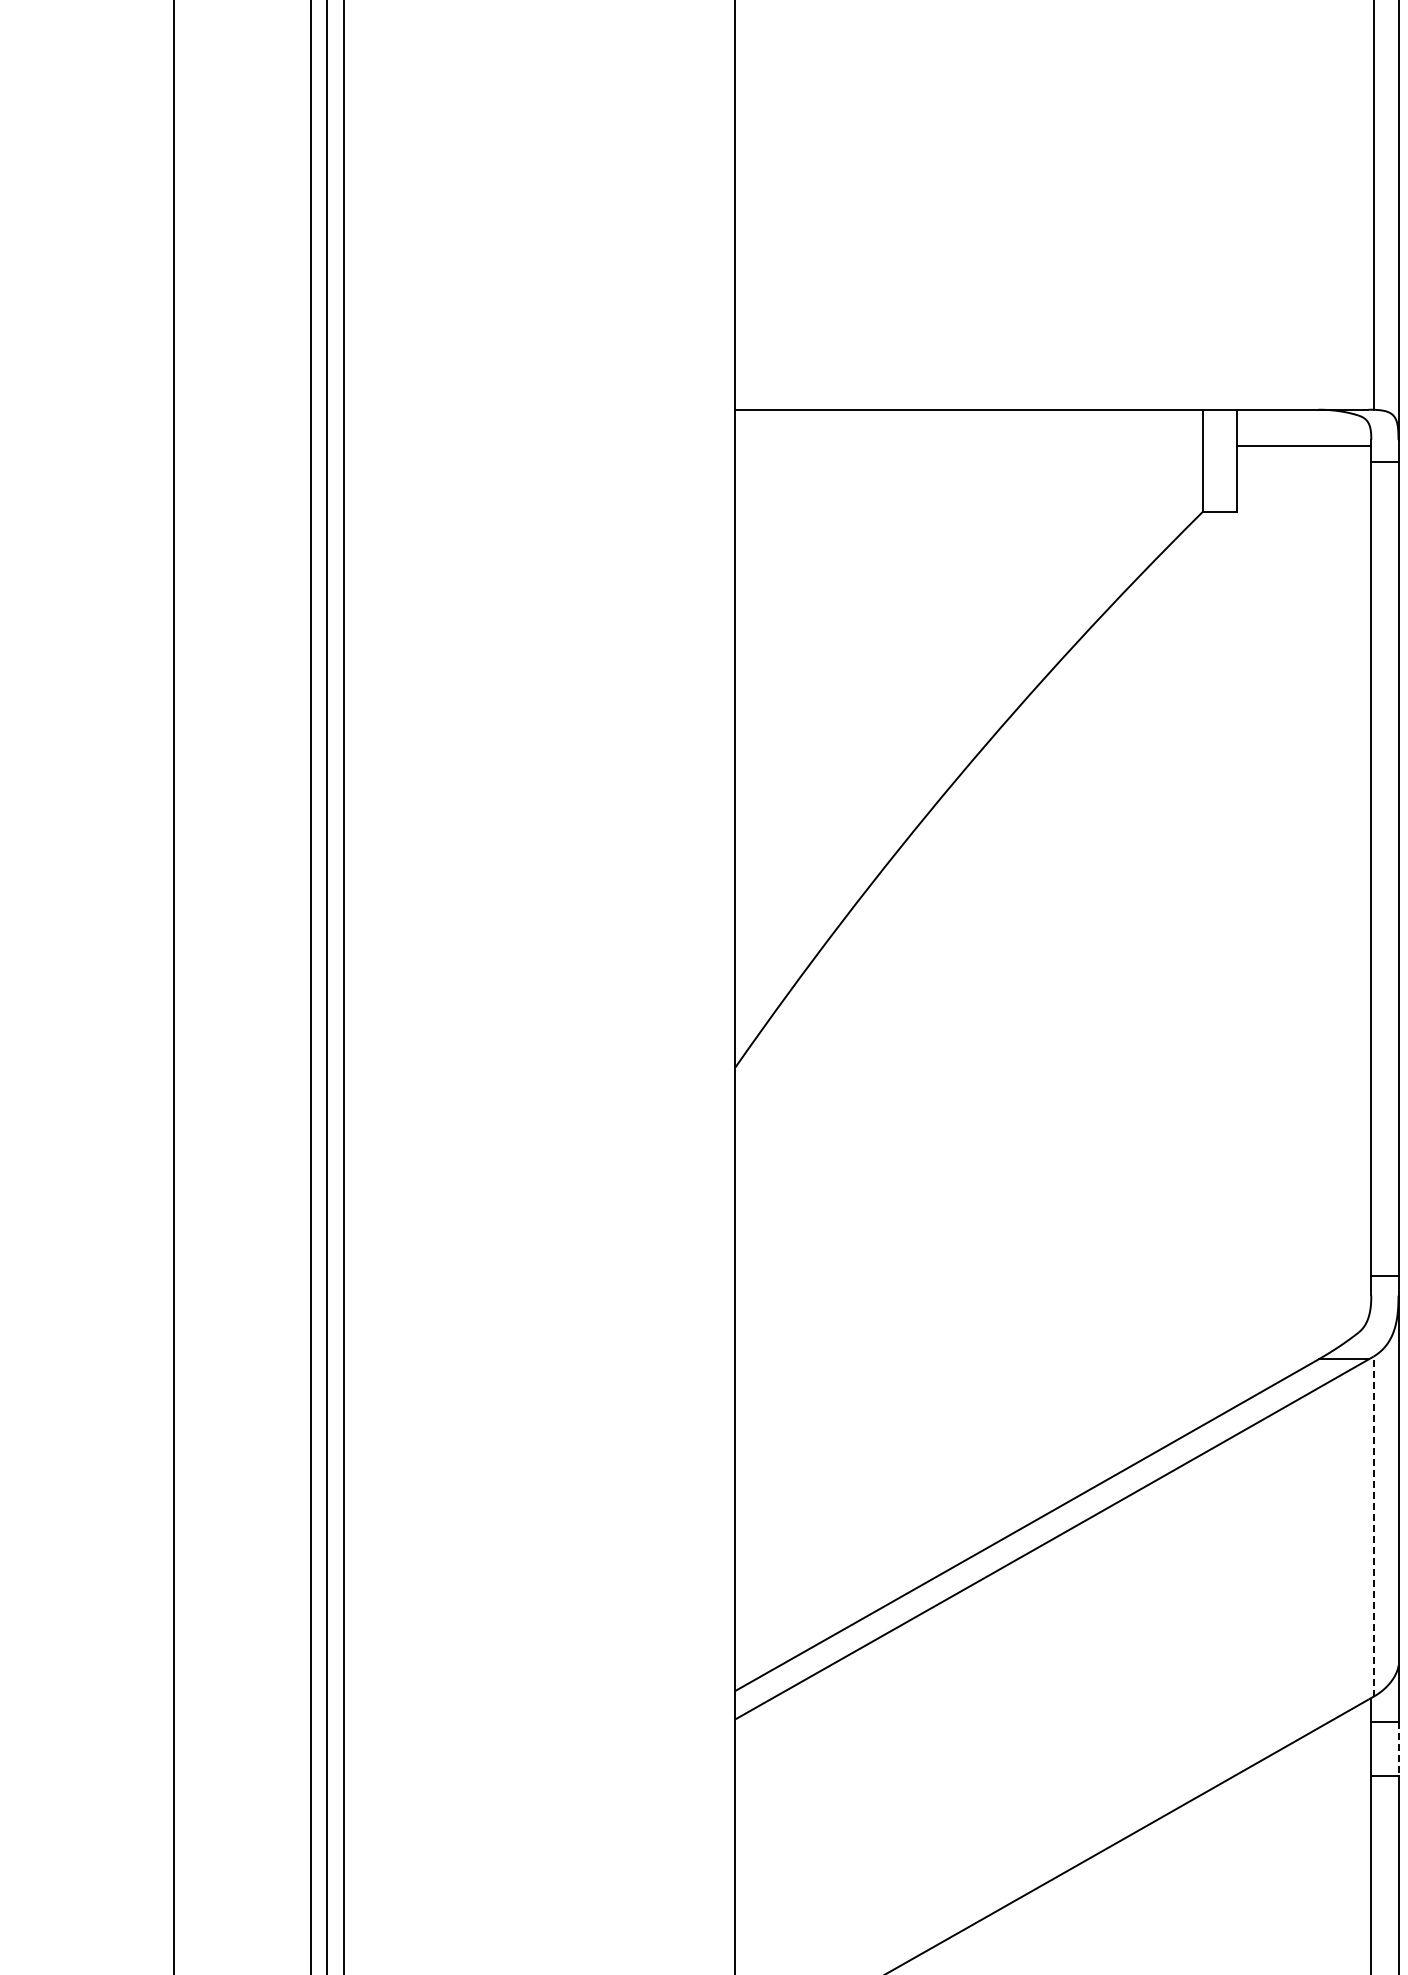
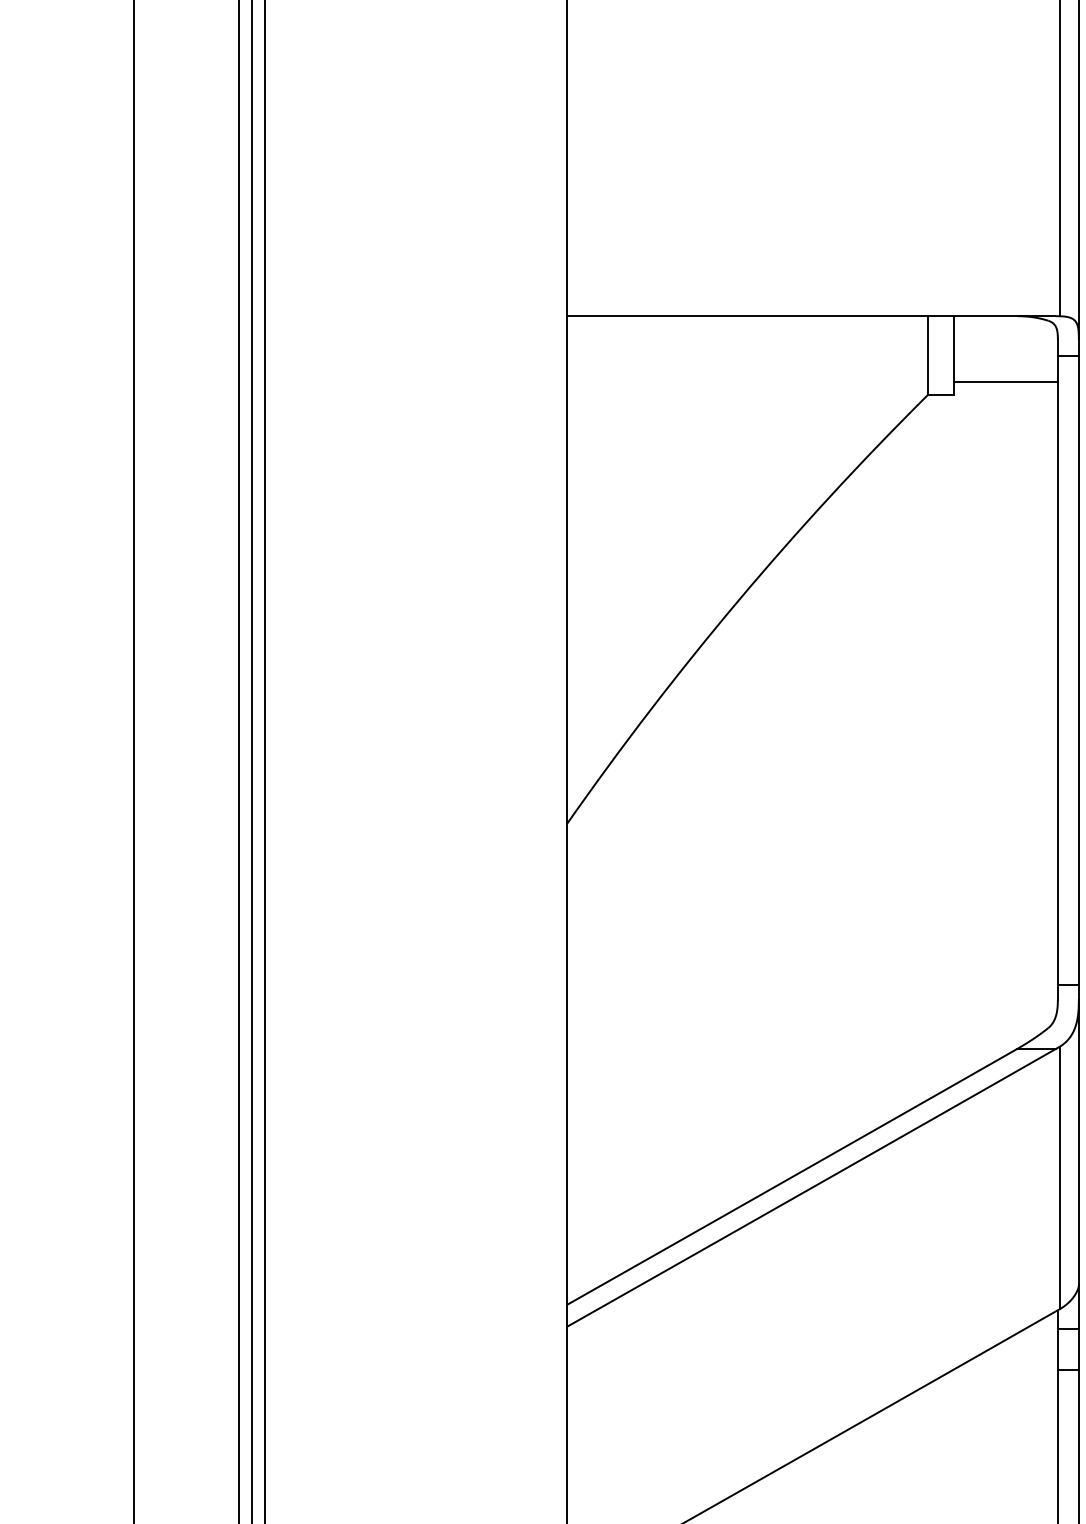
line: (1303, 445) -> (1005, 381), moved
line: (1373, 1526) -> (1059, 1177), dashed -> solid
line: (1398, 1748) -> (1078, 1349), dashed -> solid

